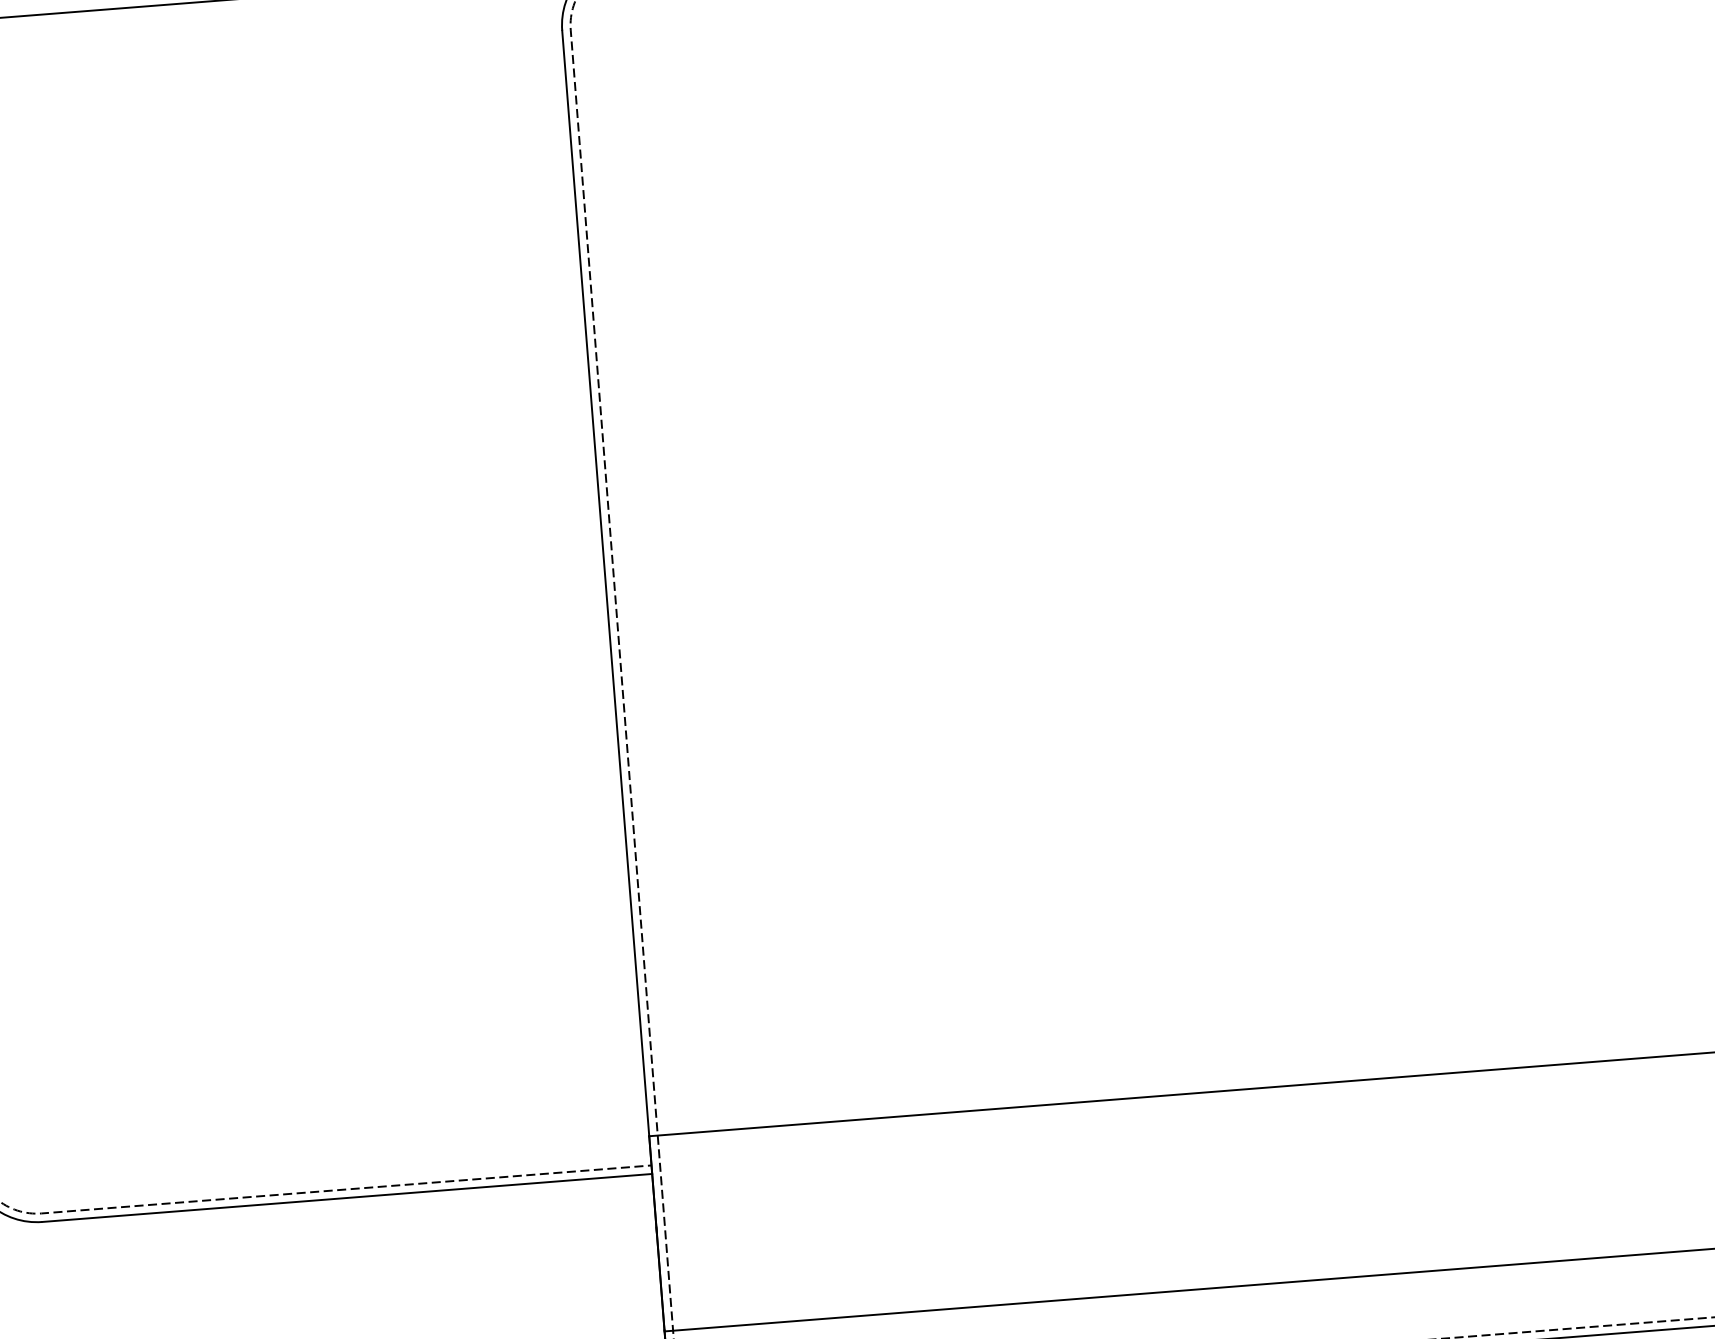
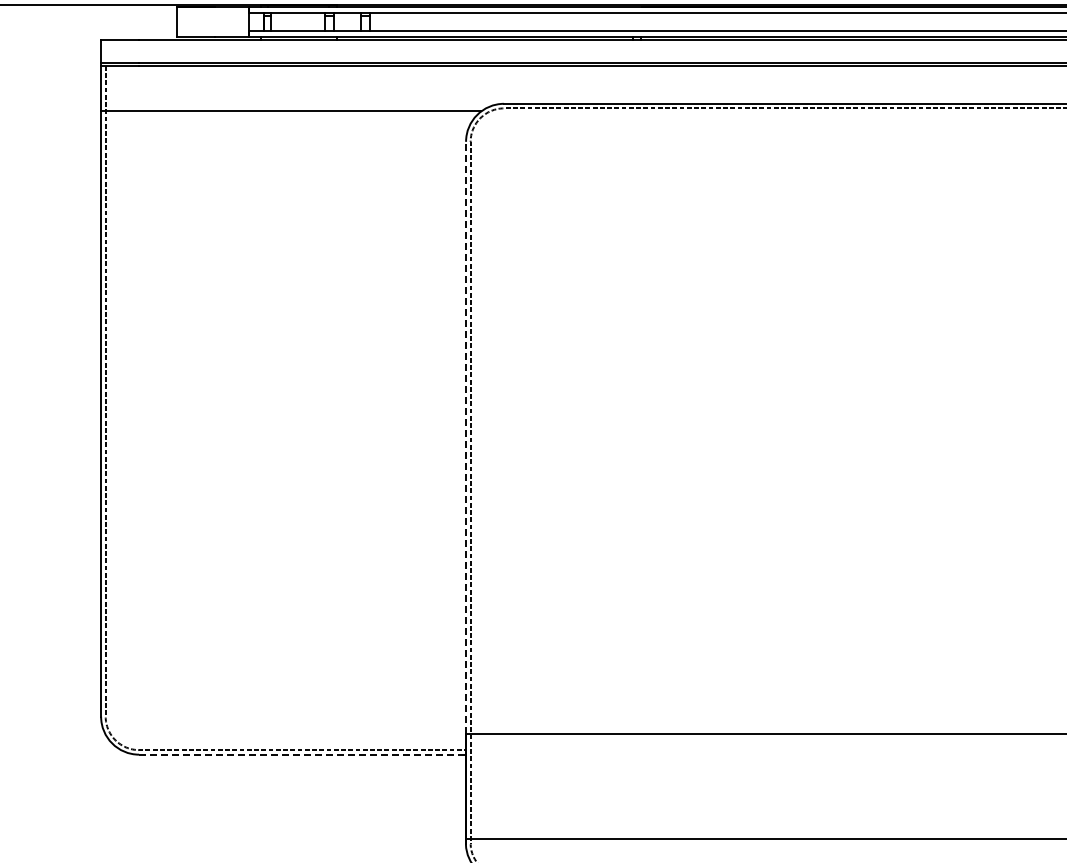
line: (606, 582) -> (466, 437), solid -> dashed
line: (348, 1197) -> (303, 754), solid -> dashed

